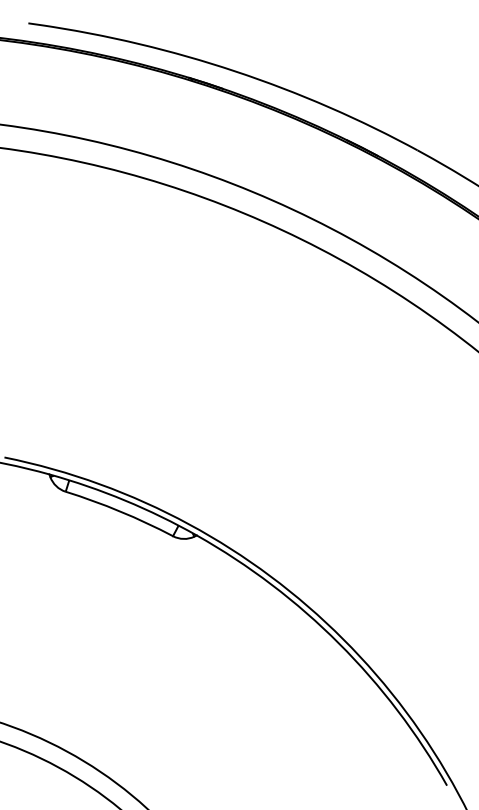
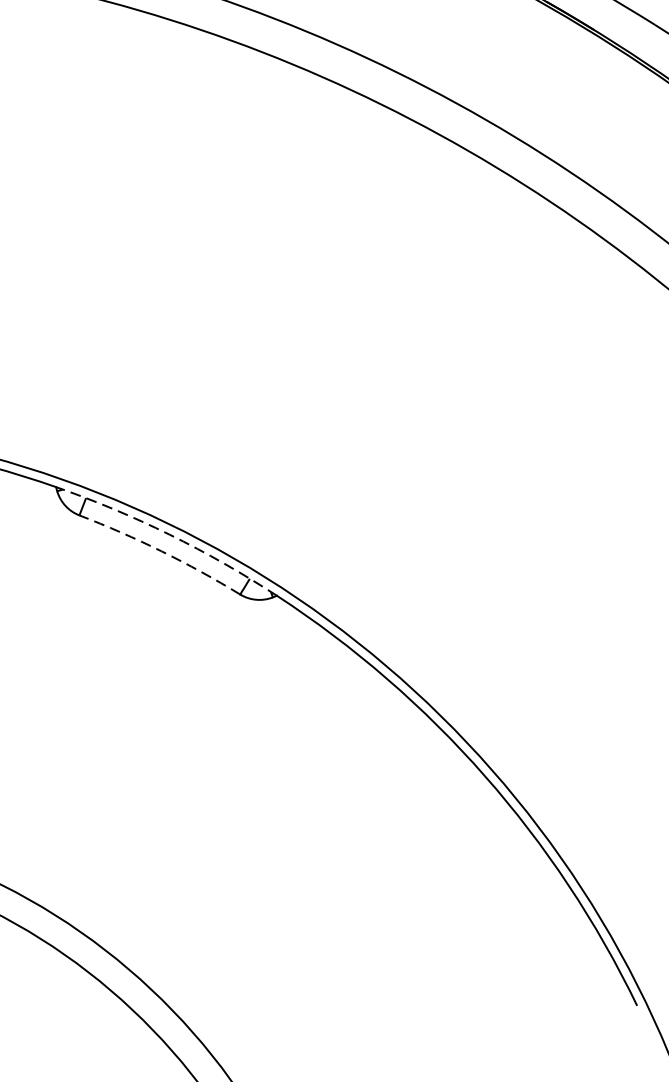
arc: (125, 500) -> (170, 534), solid -> dashed
arc: (120, 511) -> (161, 551), solid -> dashed

